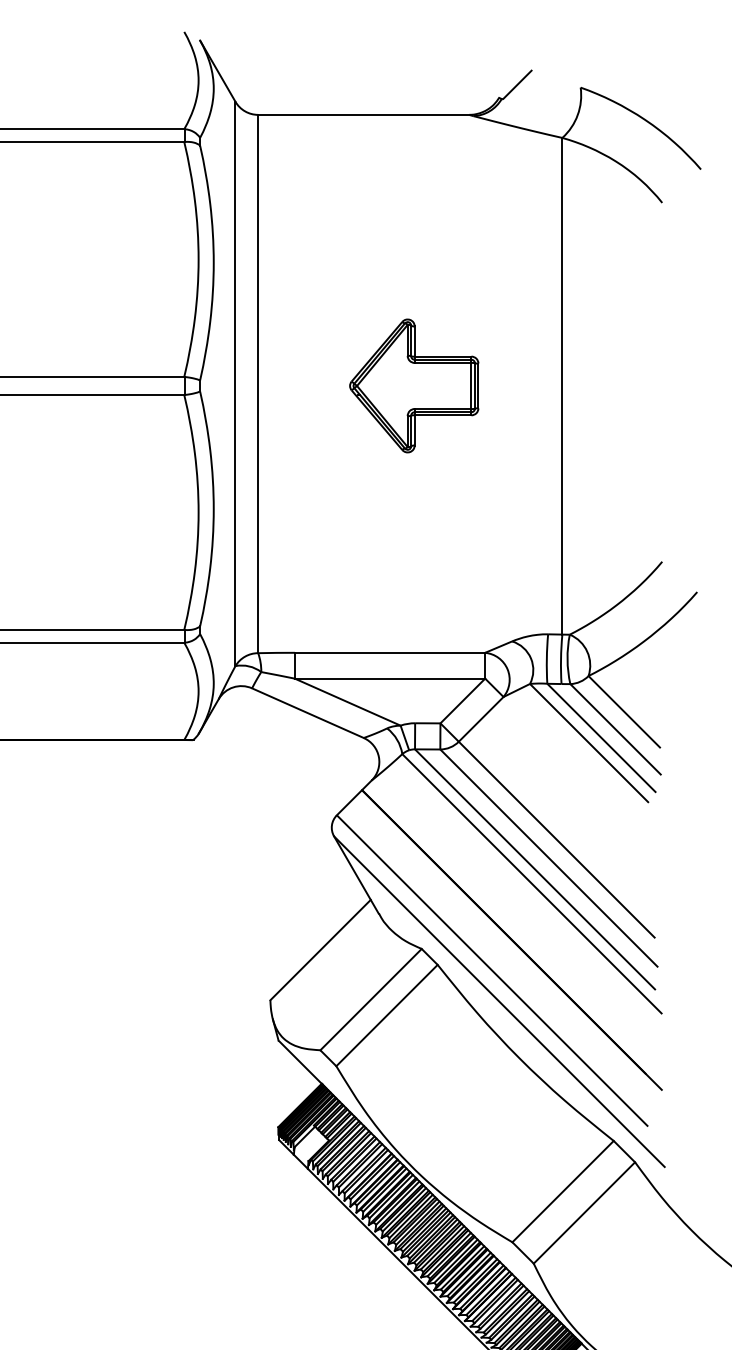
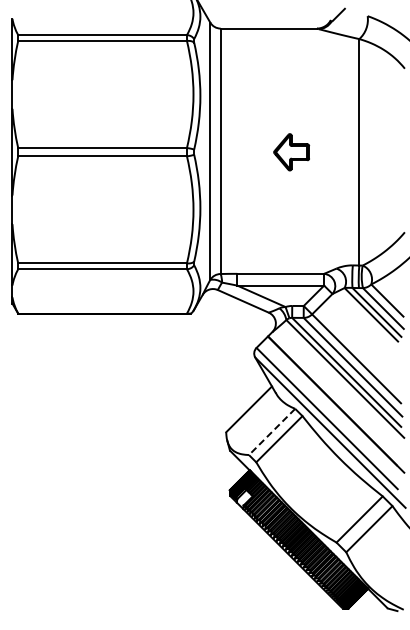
part: (413, 386) -> (291, 152), size x0.6
line: (371, 998) -> (272, 431), solid -> dashed

